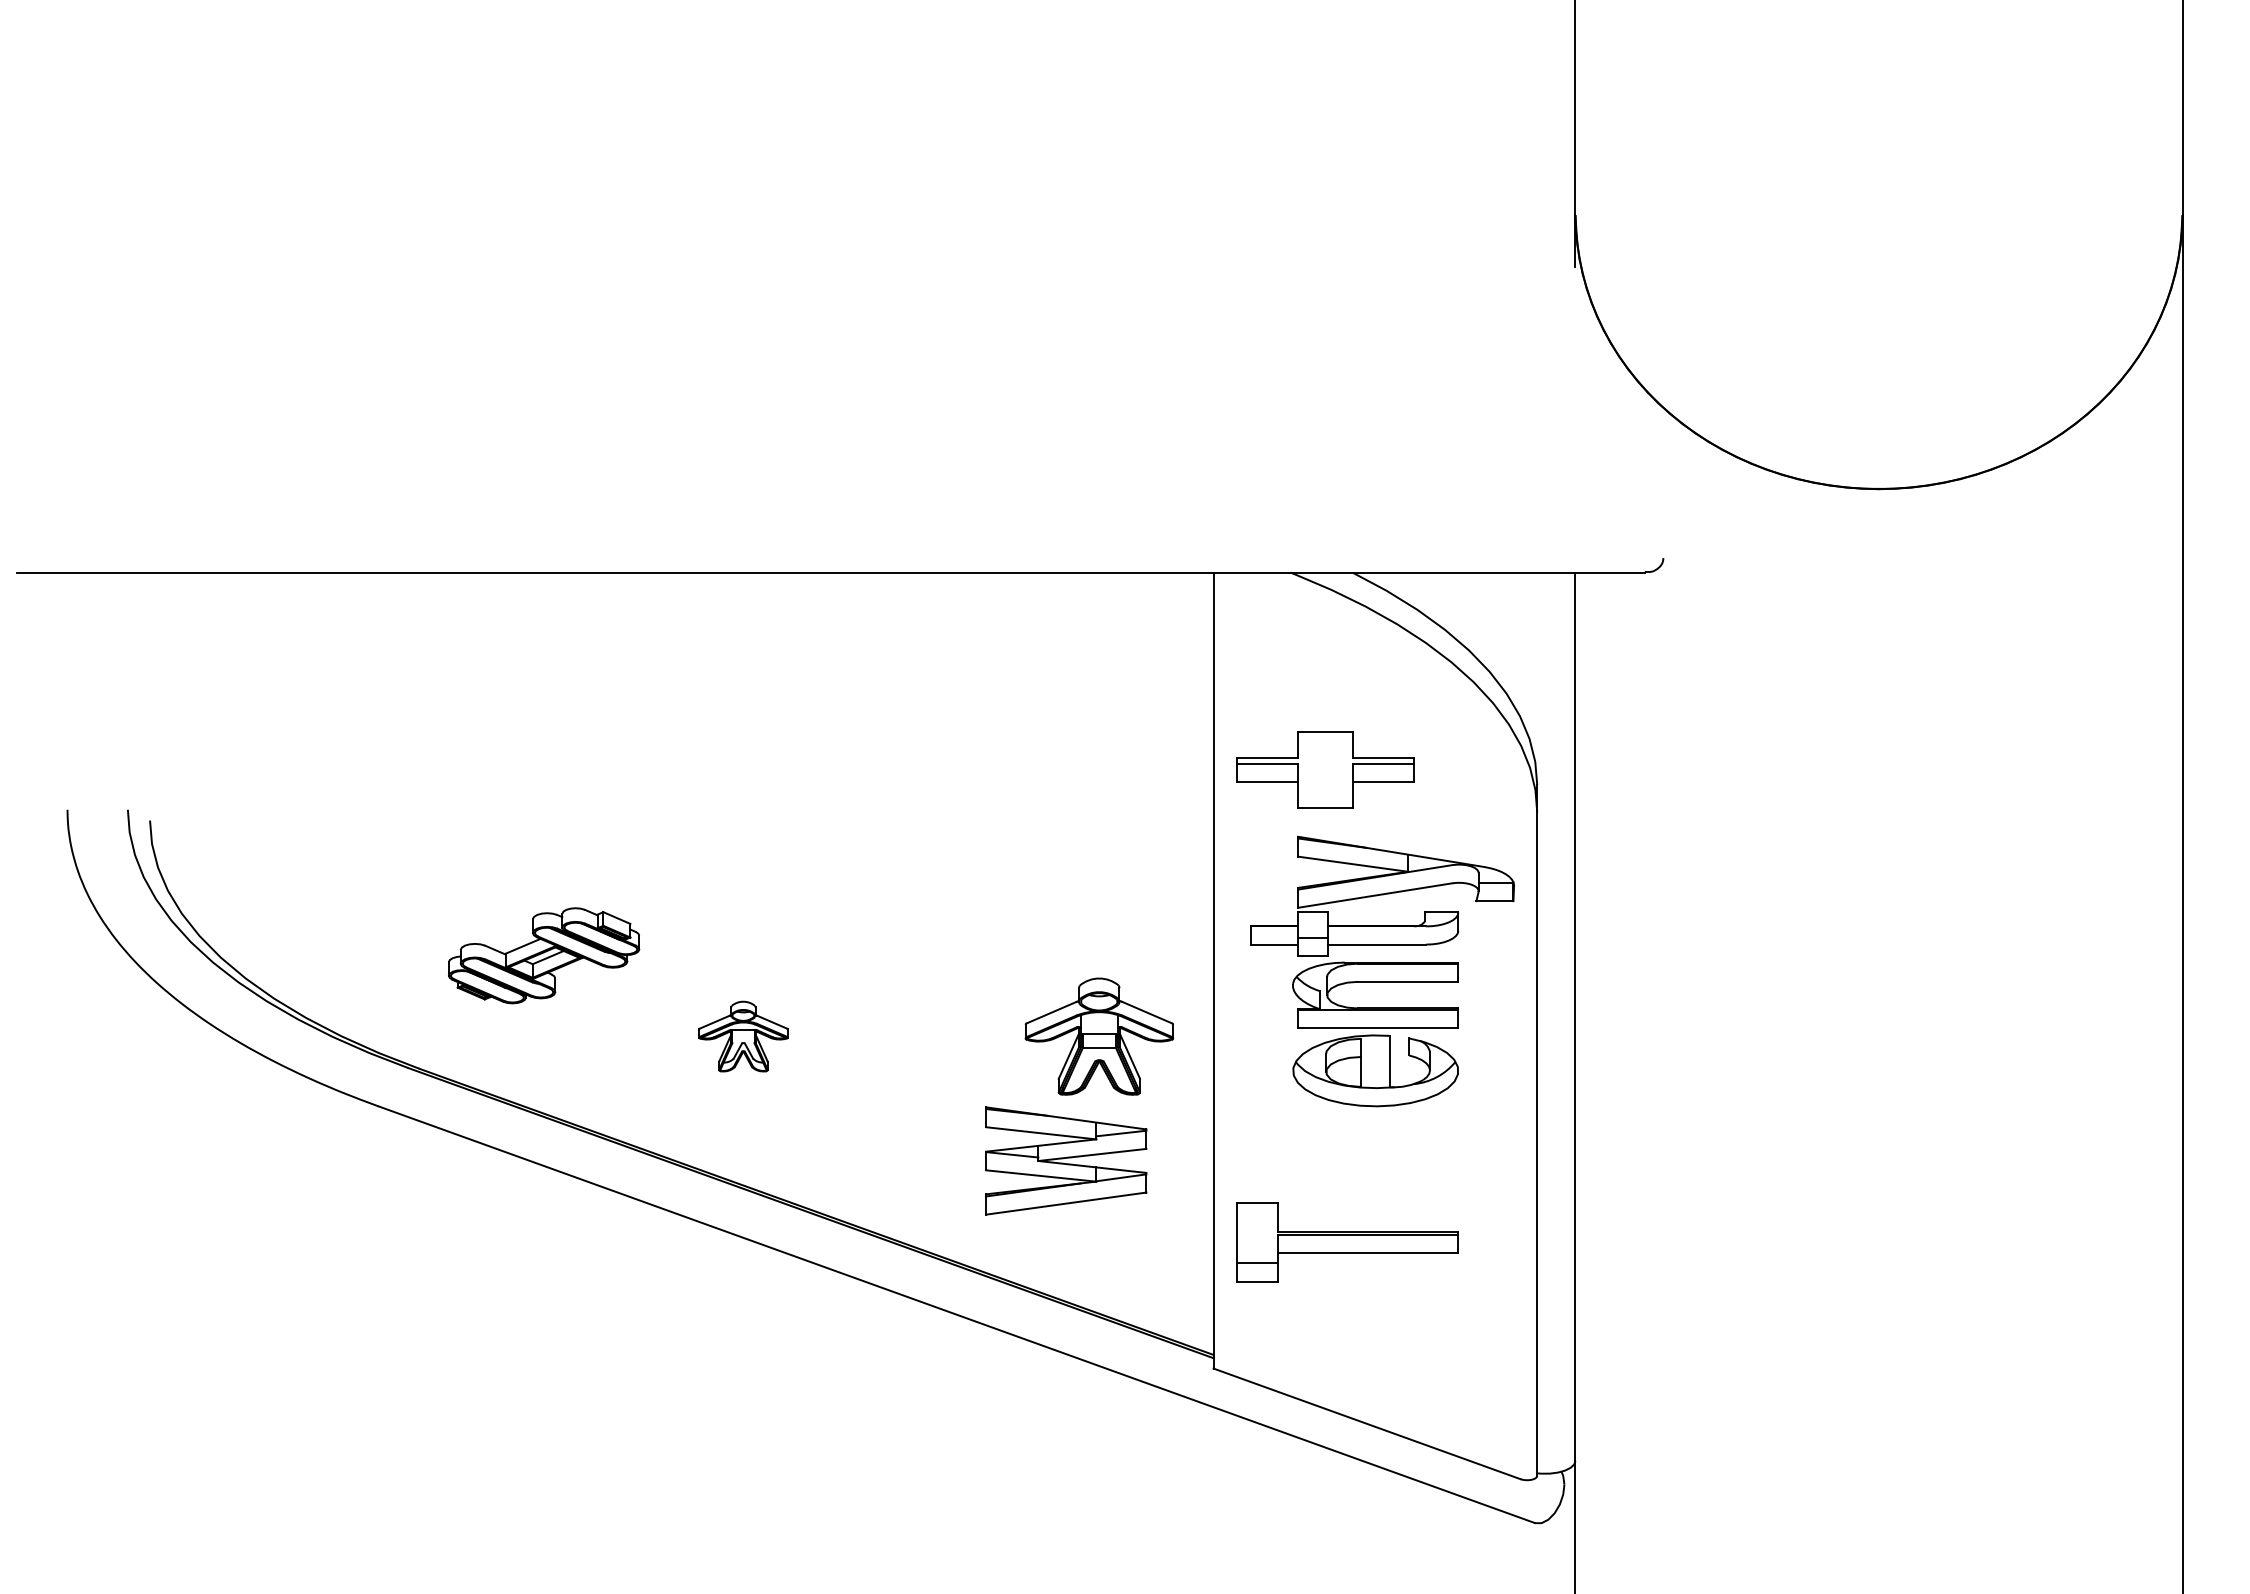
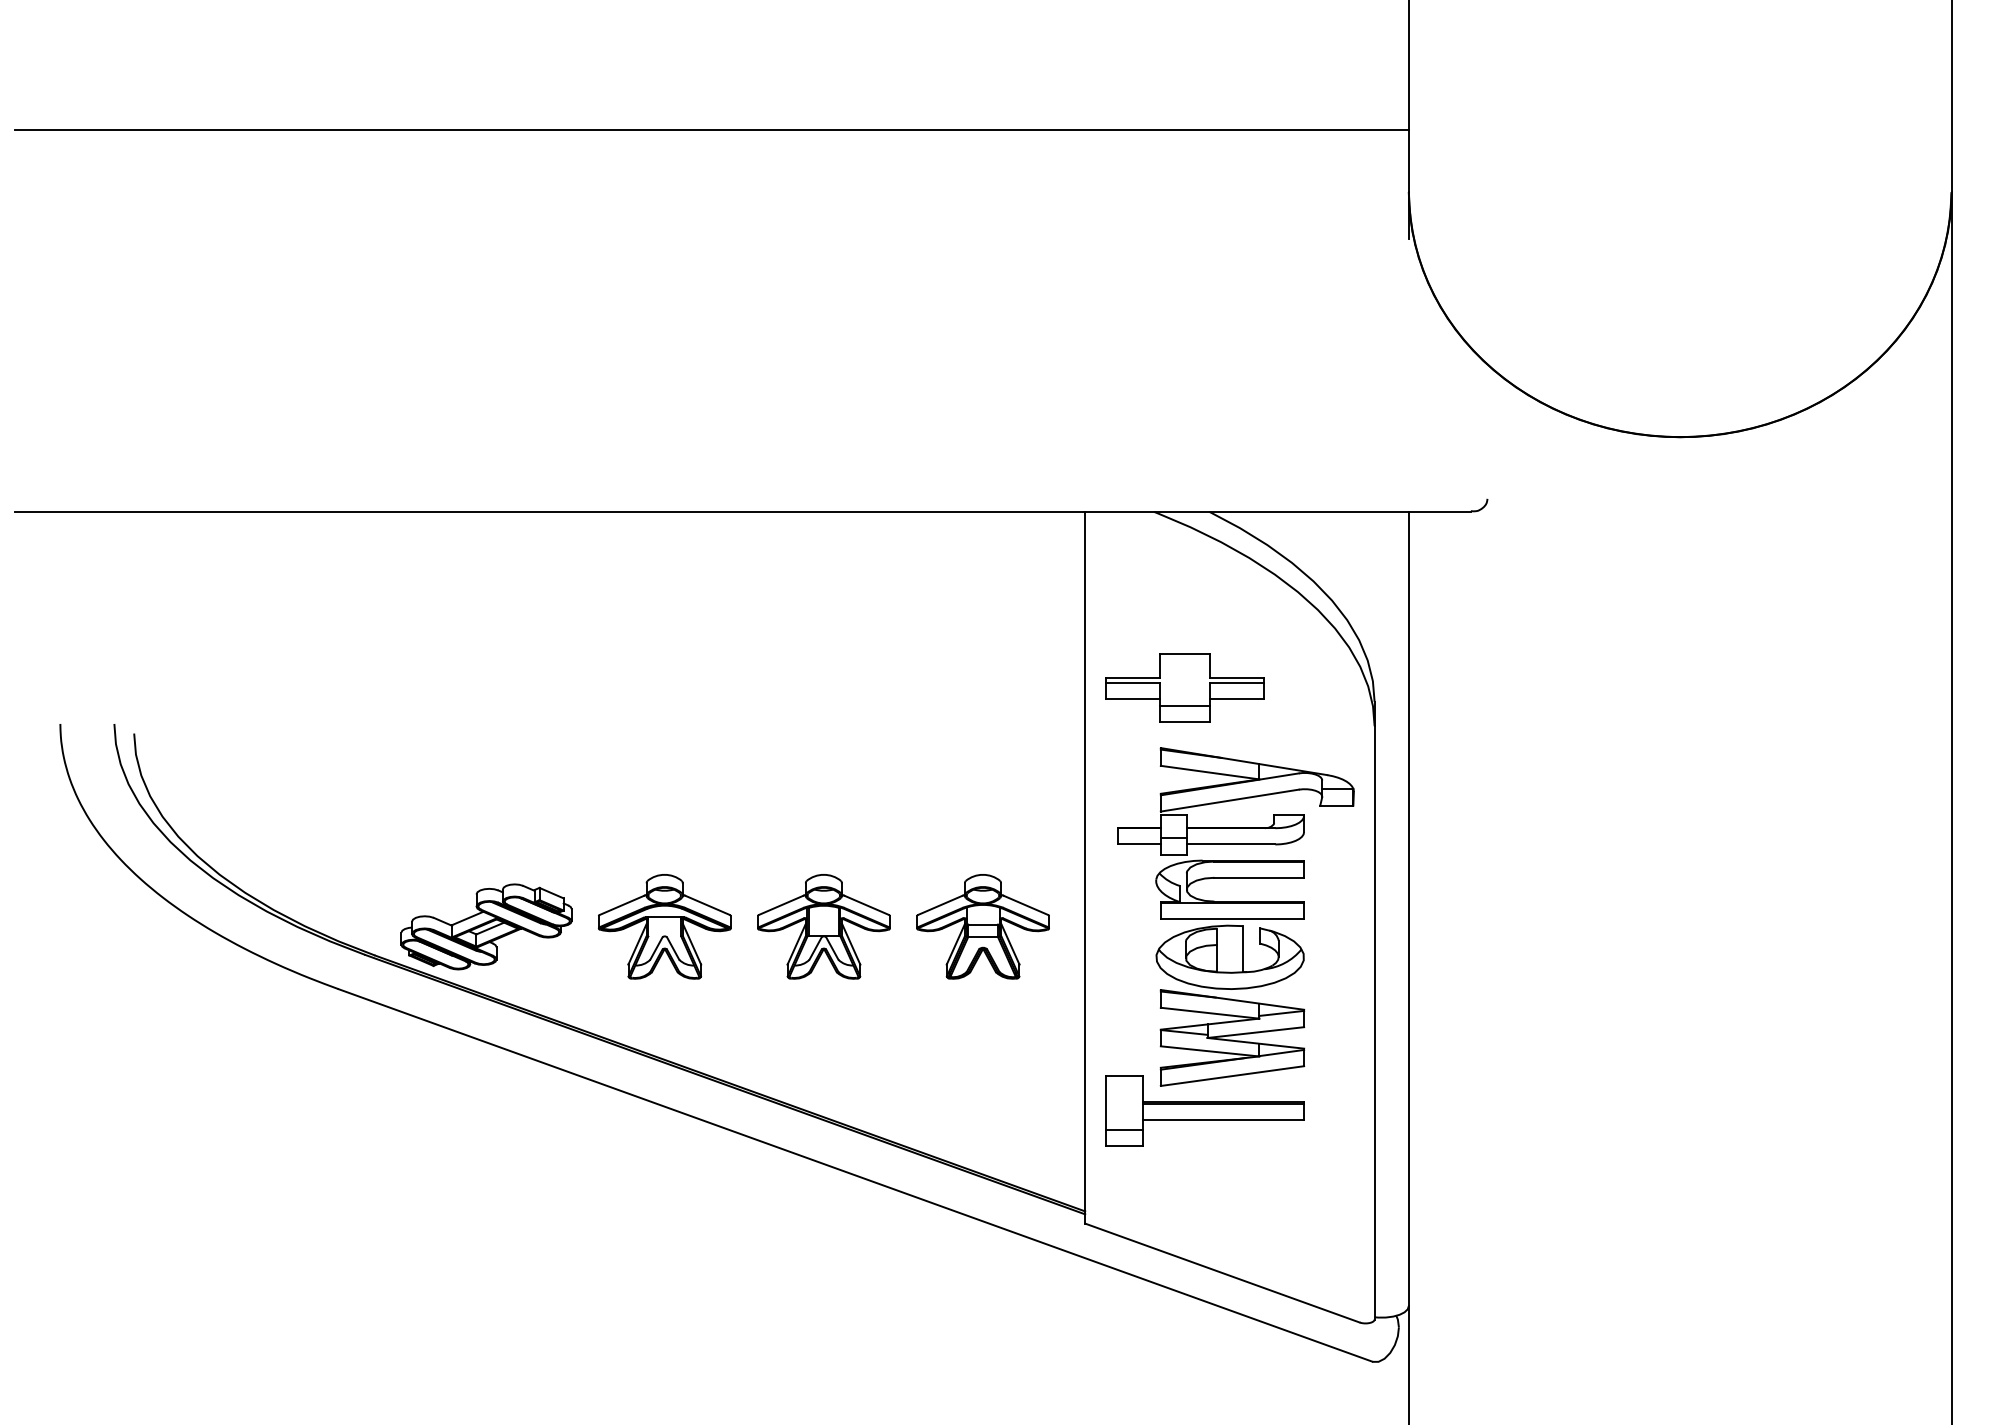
line: (795, 145) -> (711, 129), added
line: (1325, 789) -> (1185, 705), added
part: (544, 955) -> (486, 926), moved
part: (743, 1036) -> (664, 926), size x1.67
part: (921, 1036) -> (824, 926), added
part: (1066, 1160) -> (1232, 1037), moved

